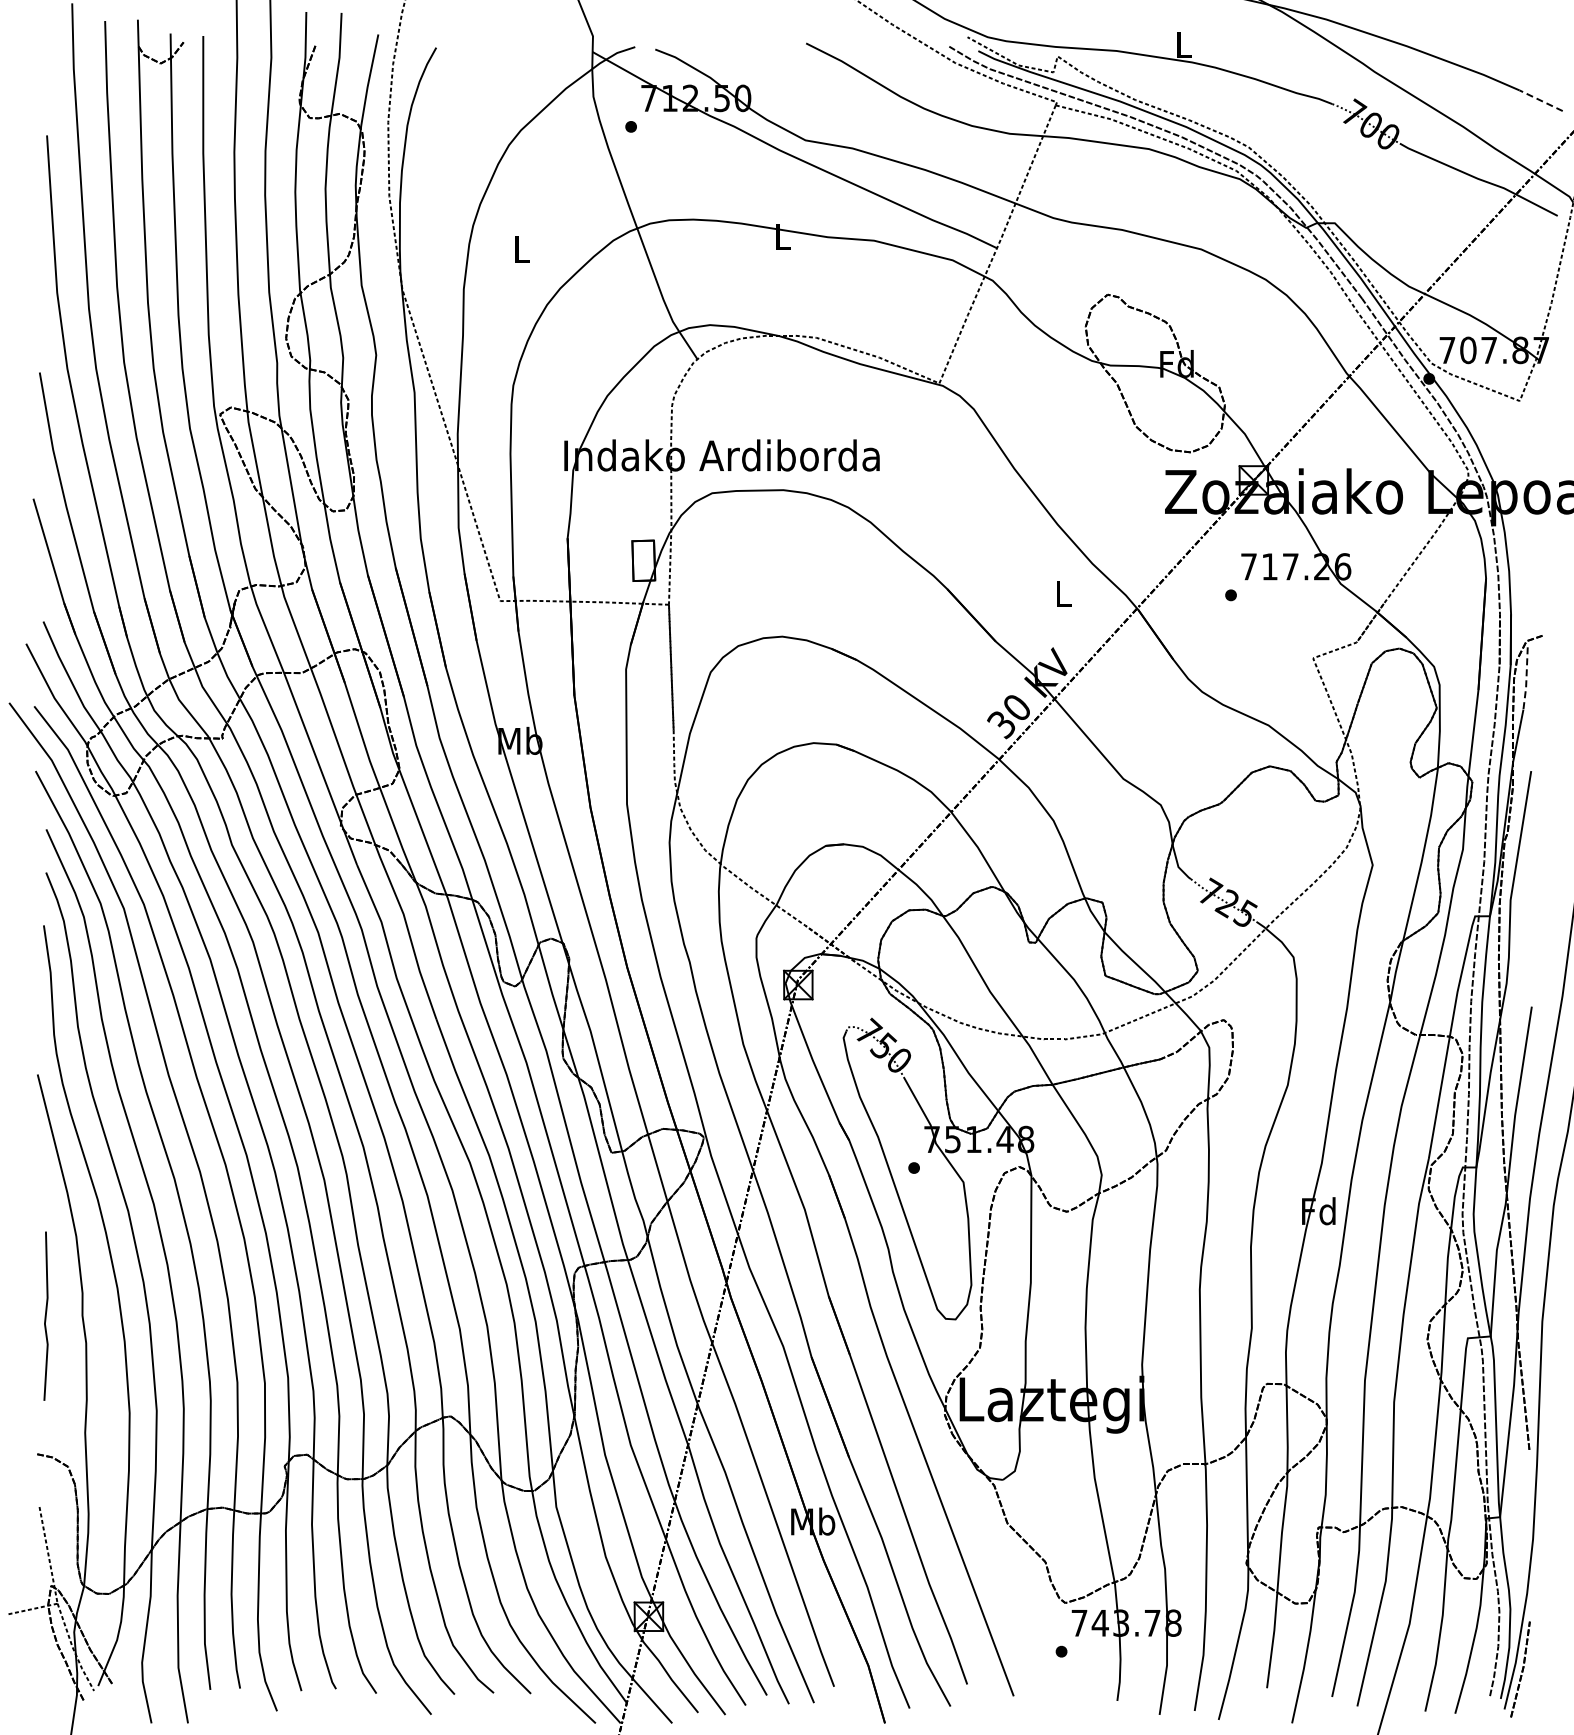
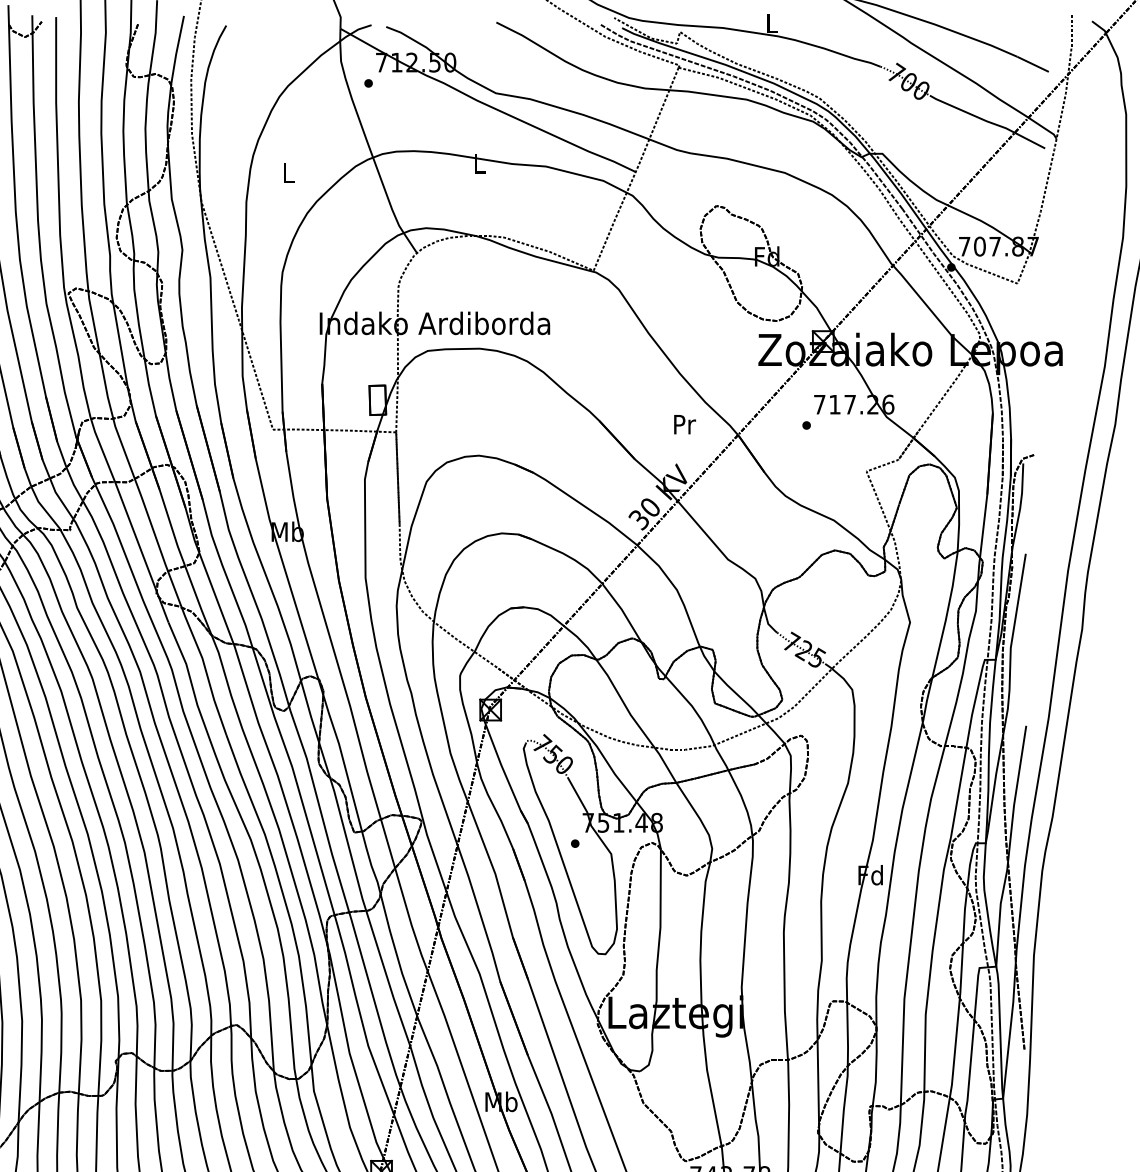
line: (1541, 100) -> (1033, 64), dashed -> solid
text: (1064, 593) -> (685, 424), L -> Pr
line: (1526, 678) -> (1022, 486), dashed -> solid

